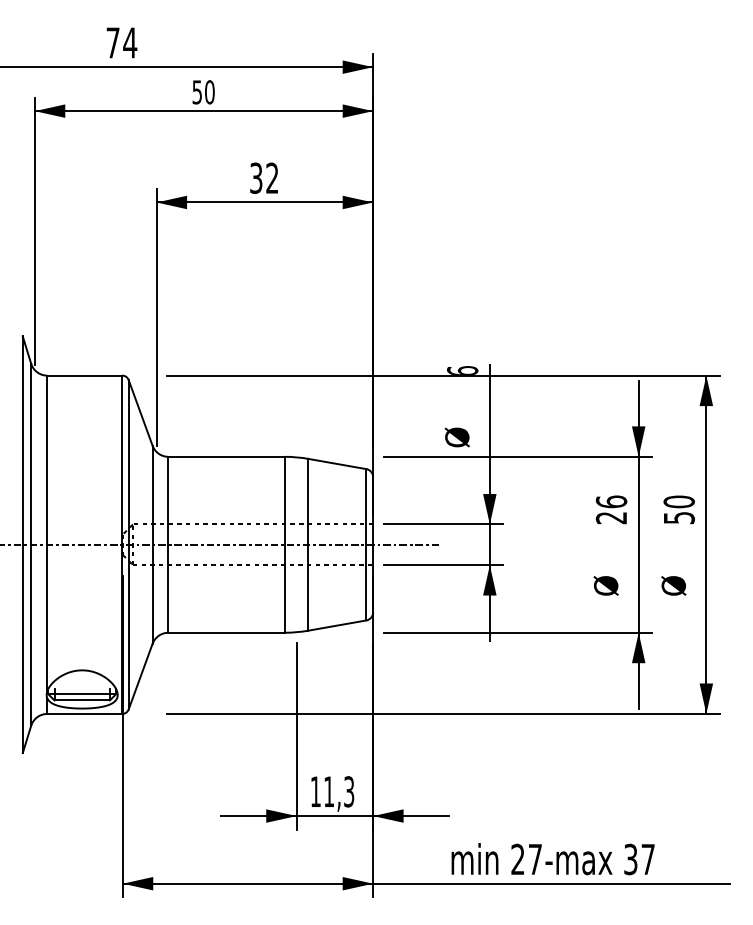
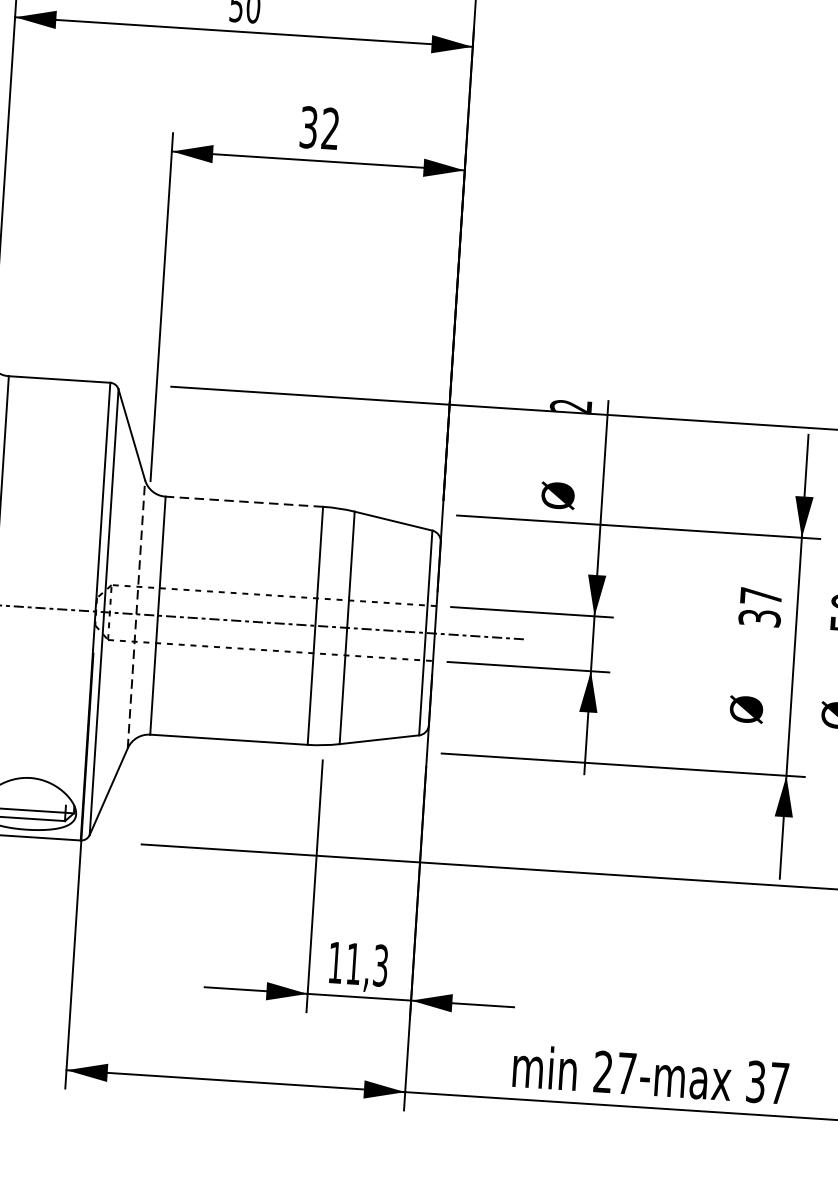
text: (462, 370) -> (571, 405), 6 -> 2
line: (226, 456) -> (244, 501), solid -> dashed
text: (611, 509) -> (760, 606), 26 -> 37
line: (152, 544) -> (136, 613), solid -> dashed

